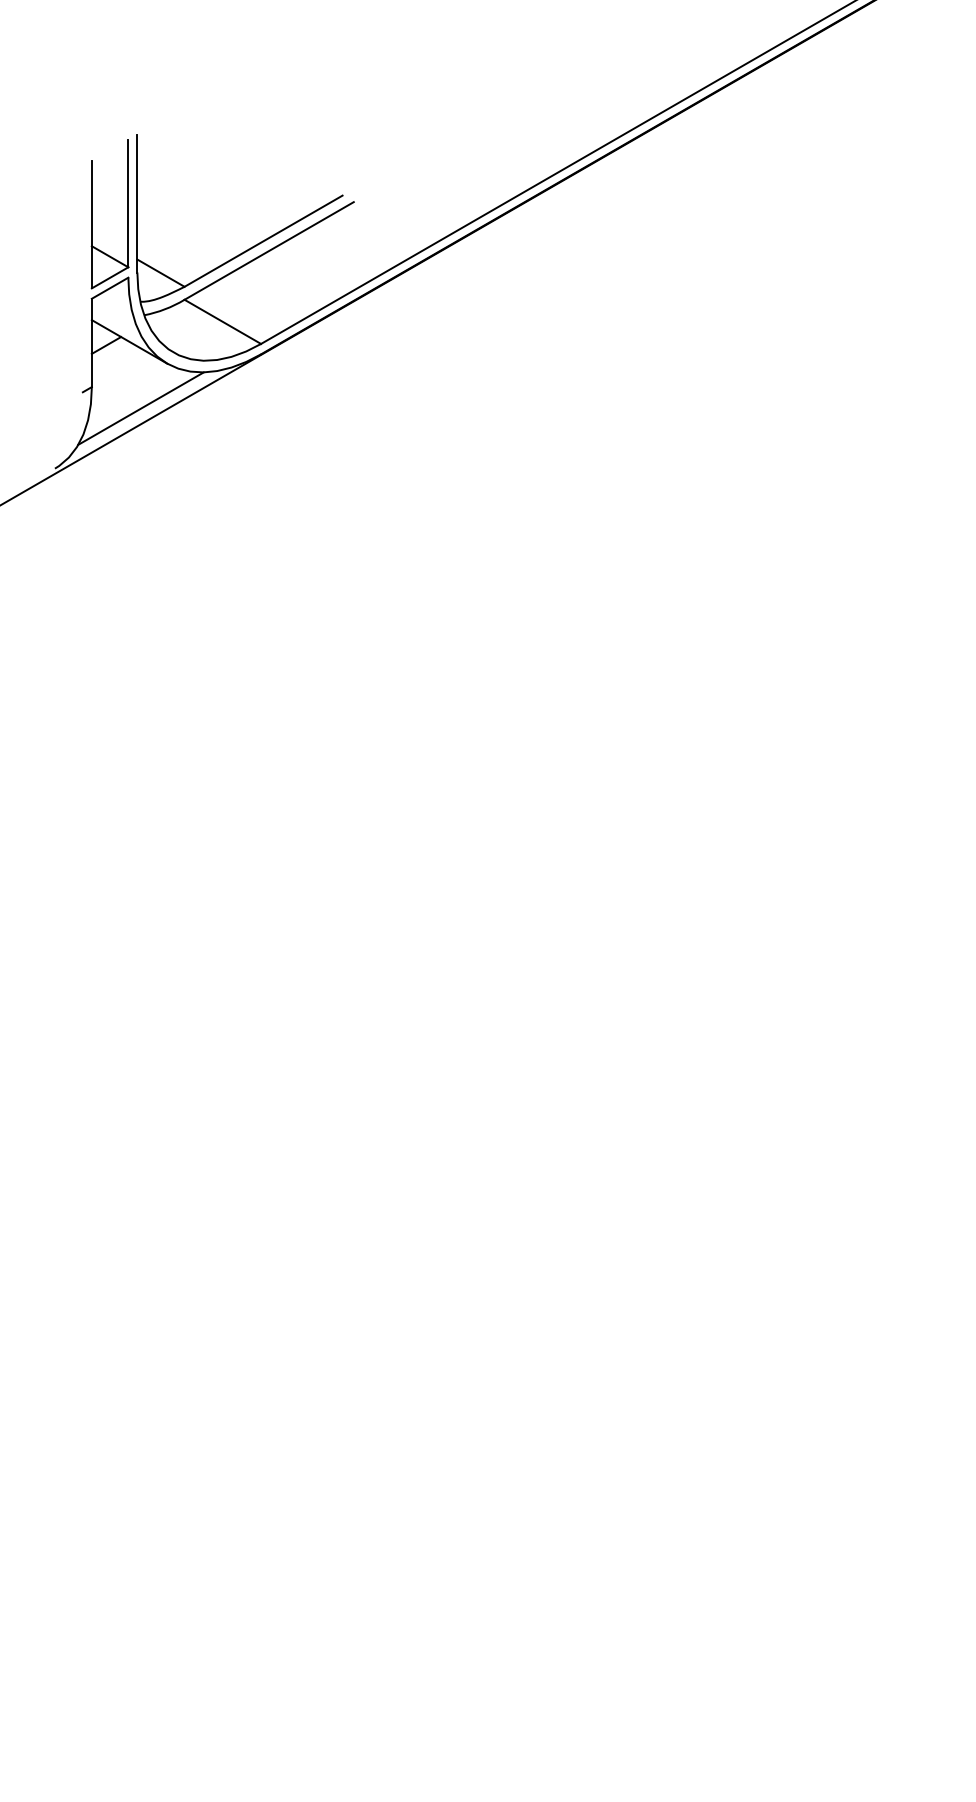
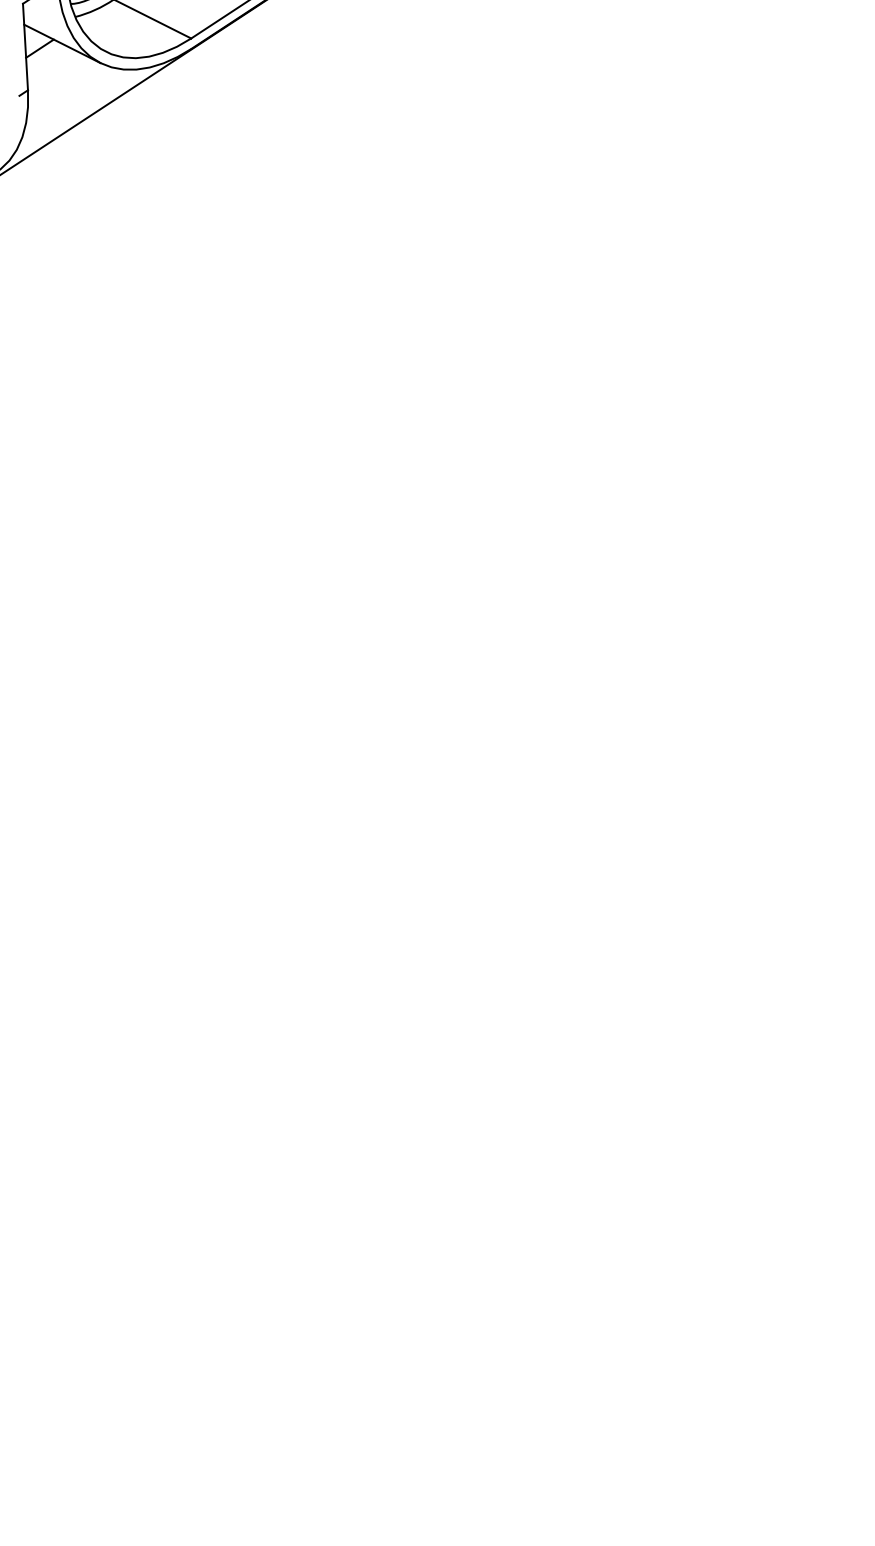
line: (140, 408) -> (76, 108), removed

